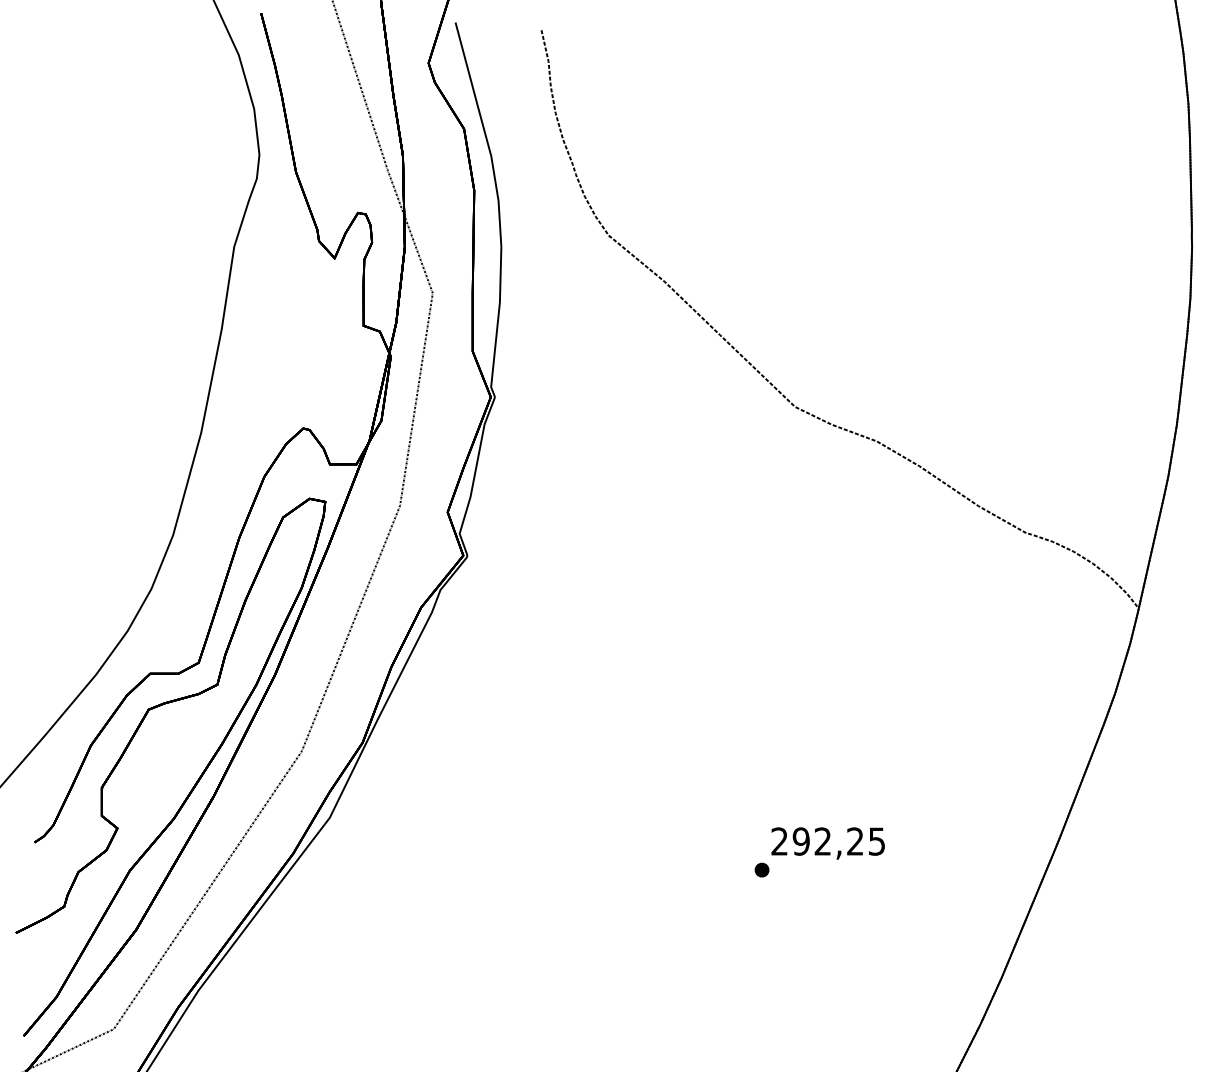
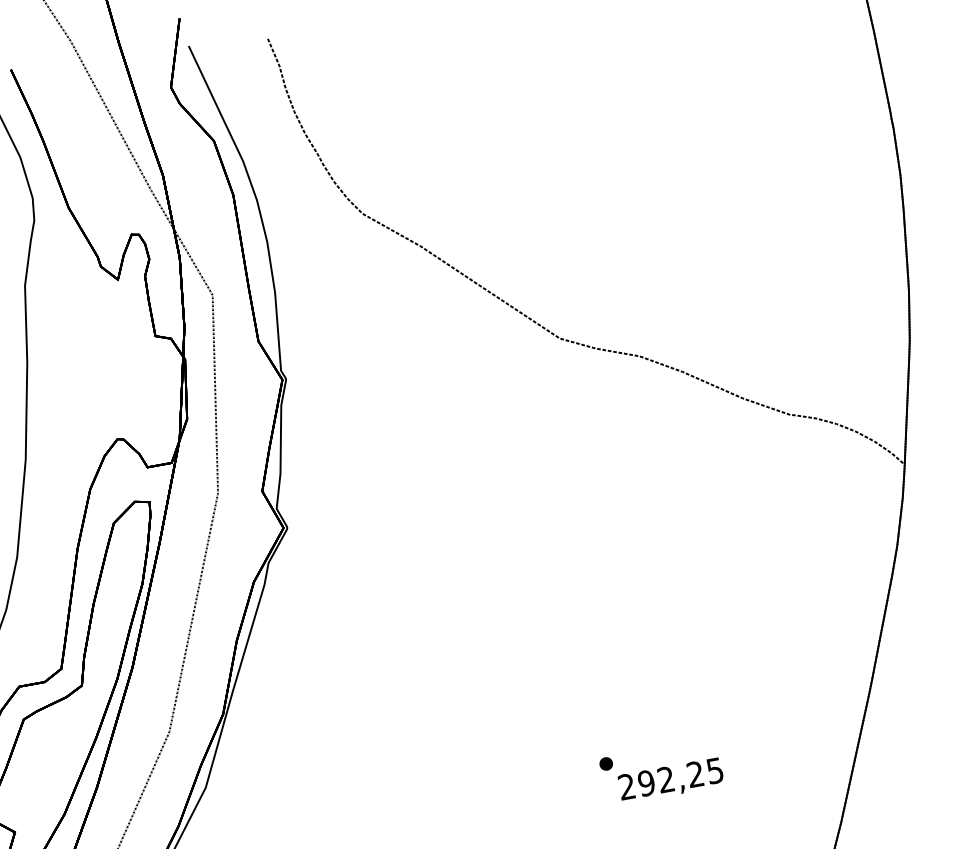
text: (827, 843) -> (670, 780), moved

